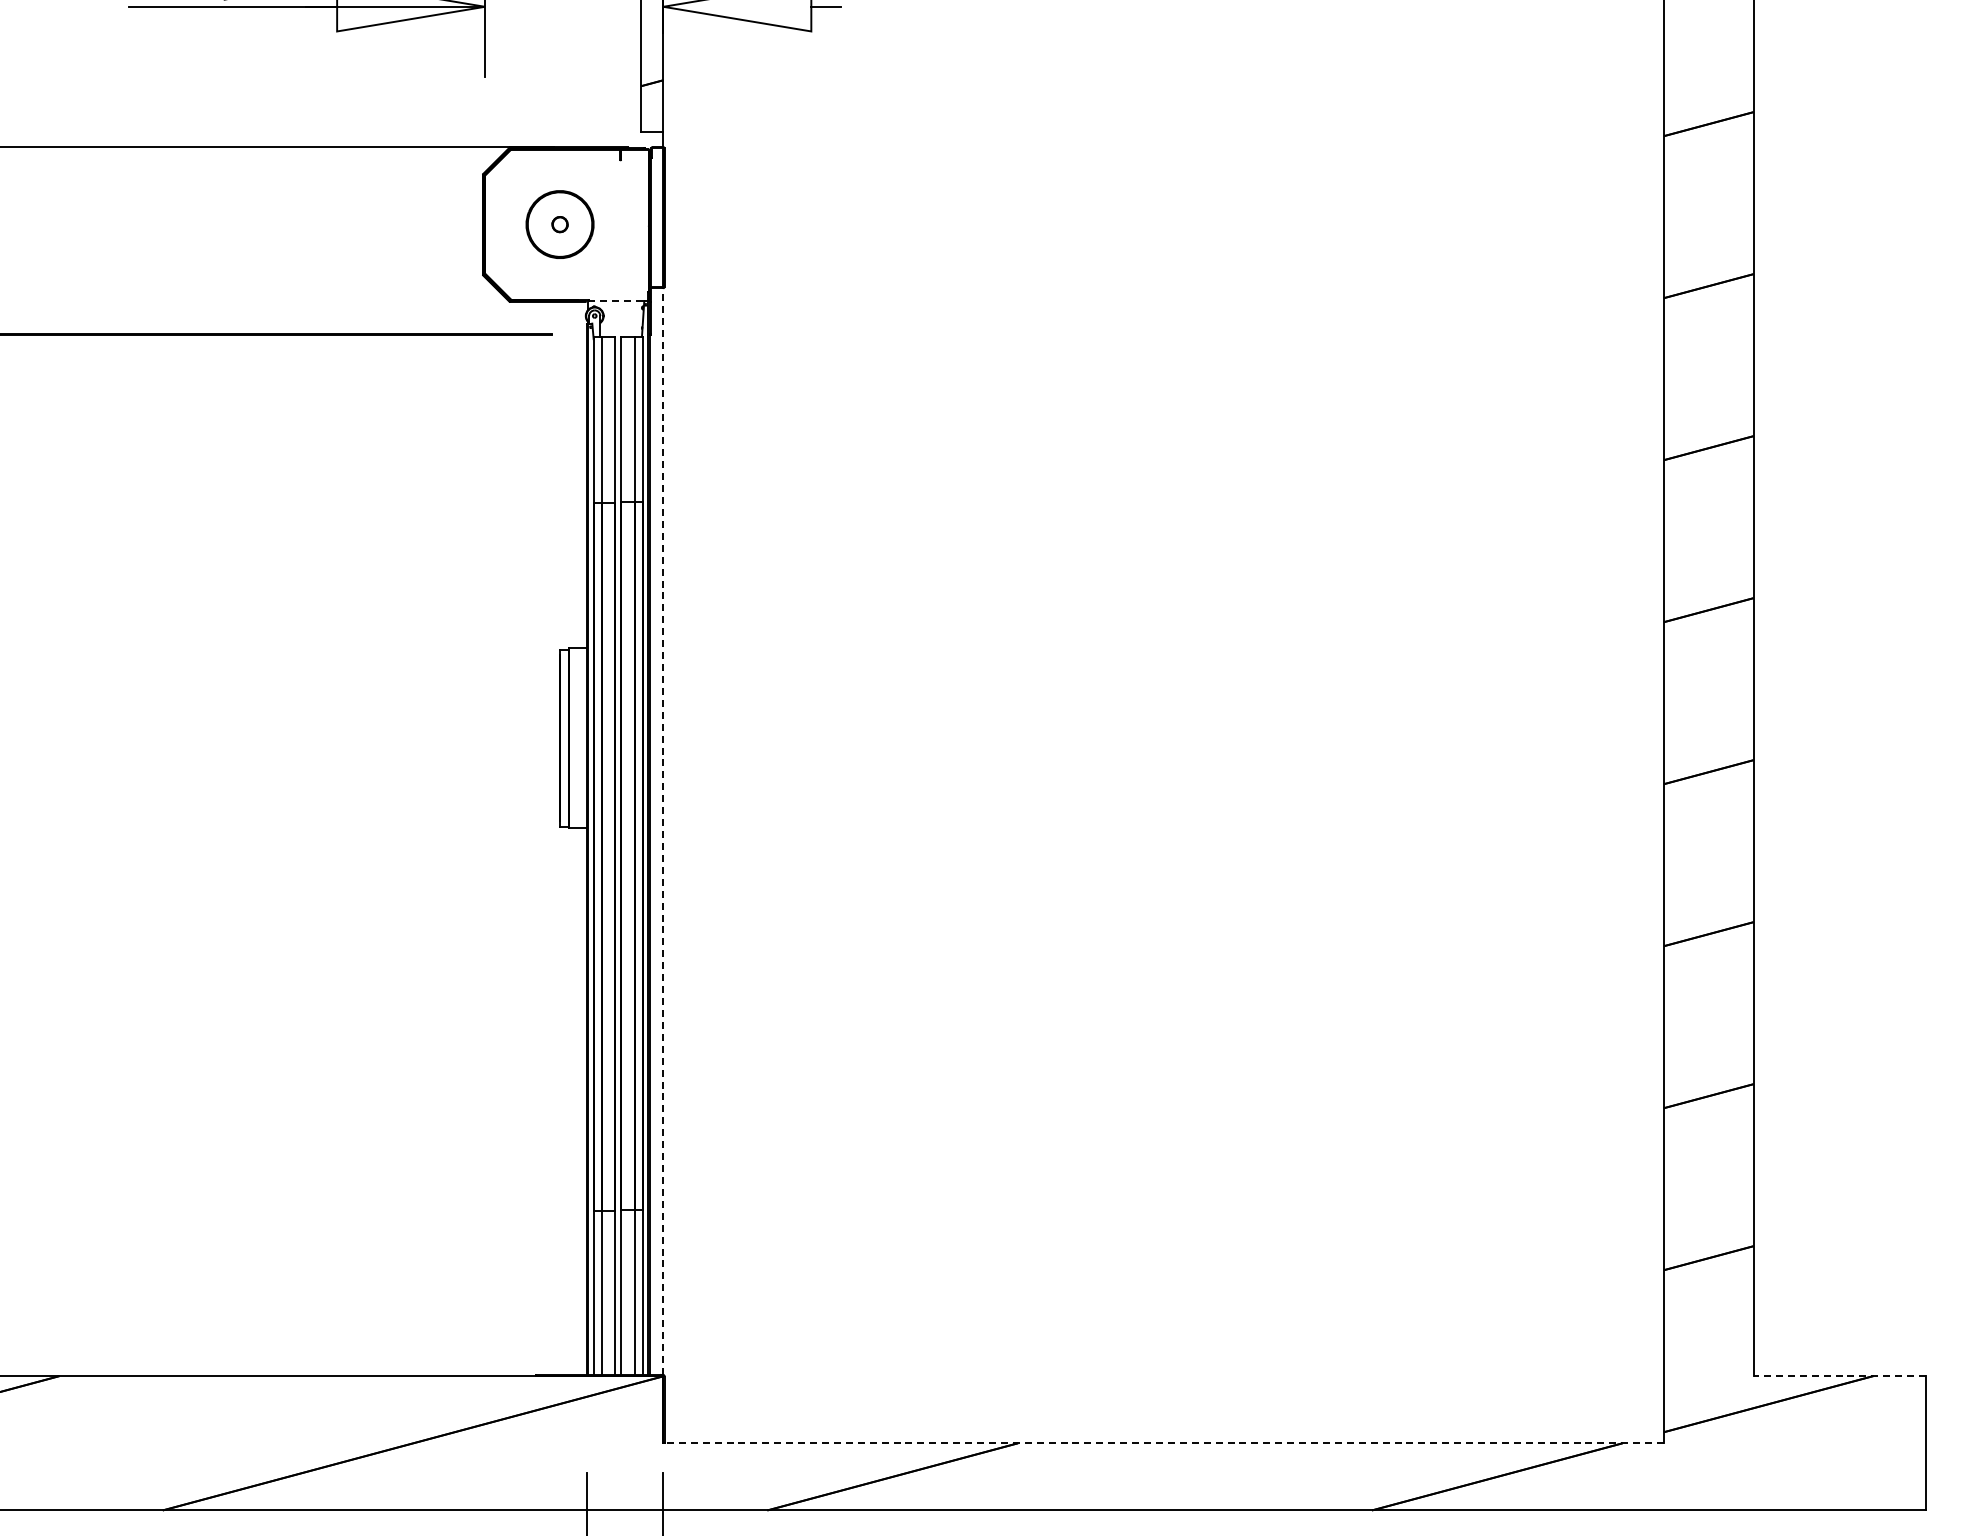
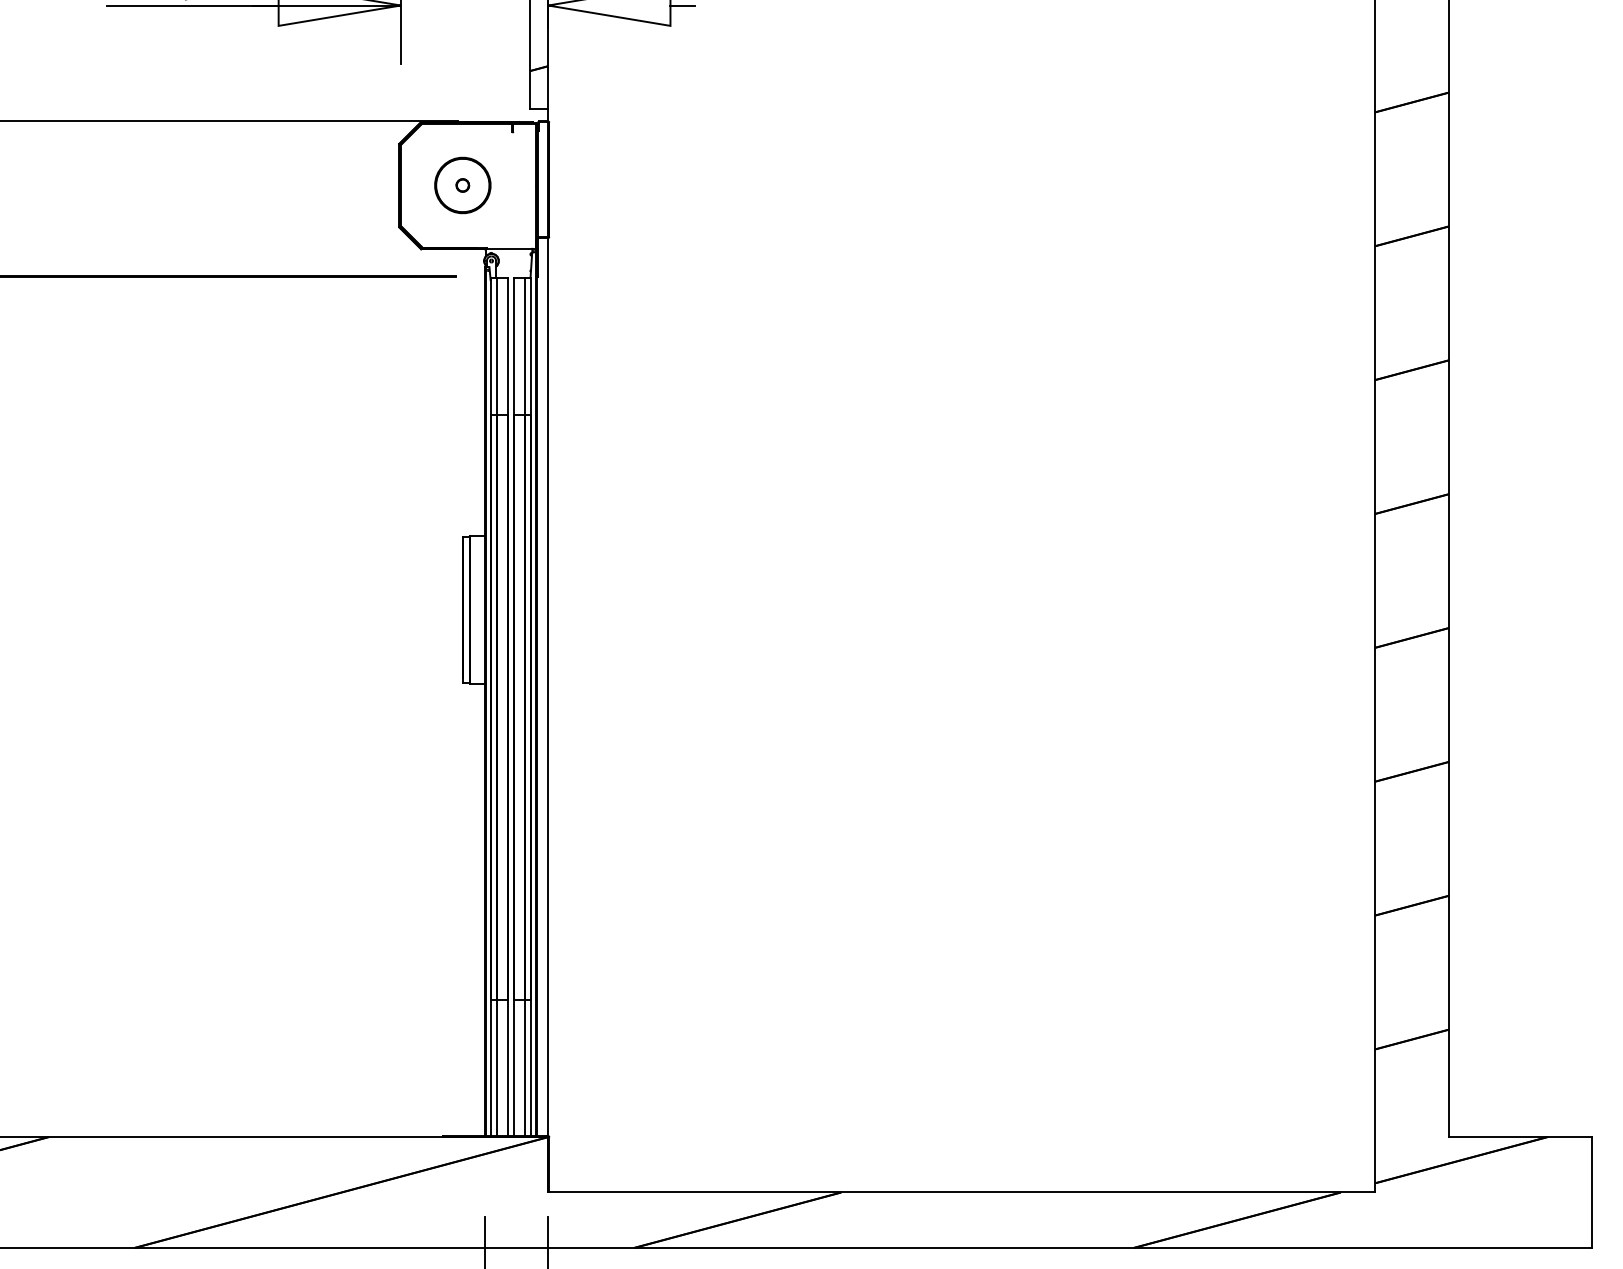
line: (616, 301) -> (509, 249), dashed -> solid
line: (663, 831) -> (548, 686), dashed -> solid
line: (1839, 1376) -> (1520, 1137), dashed -> solid
line: (1163, 1443) -> (961, 1192), dashed -> solid

